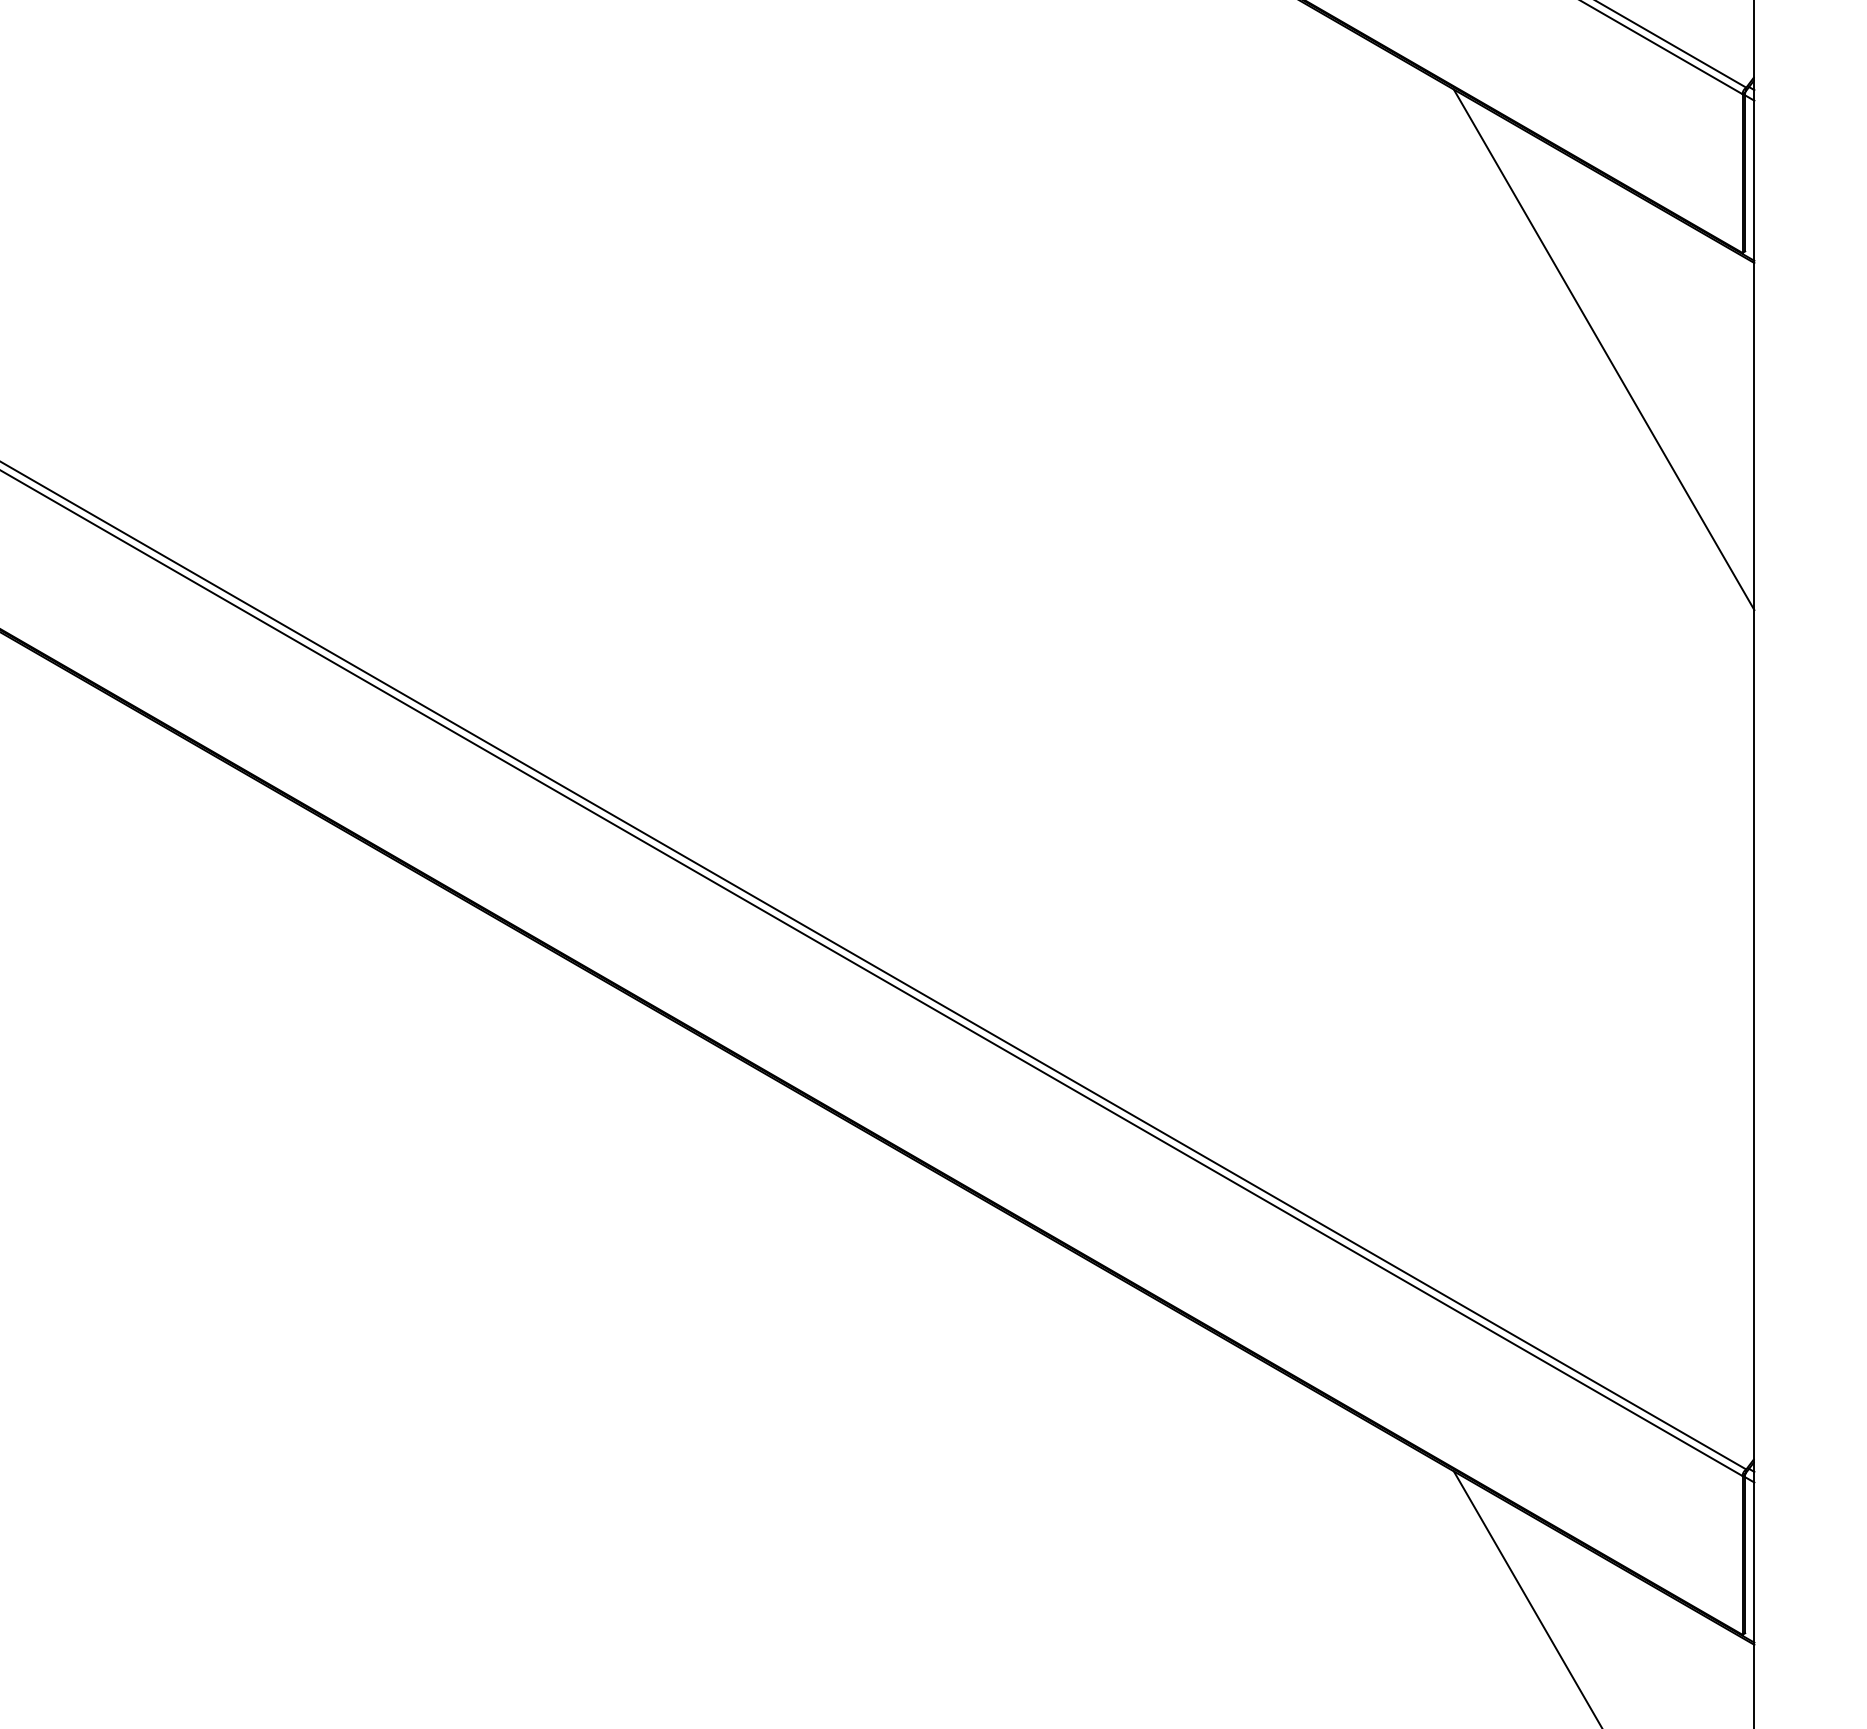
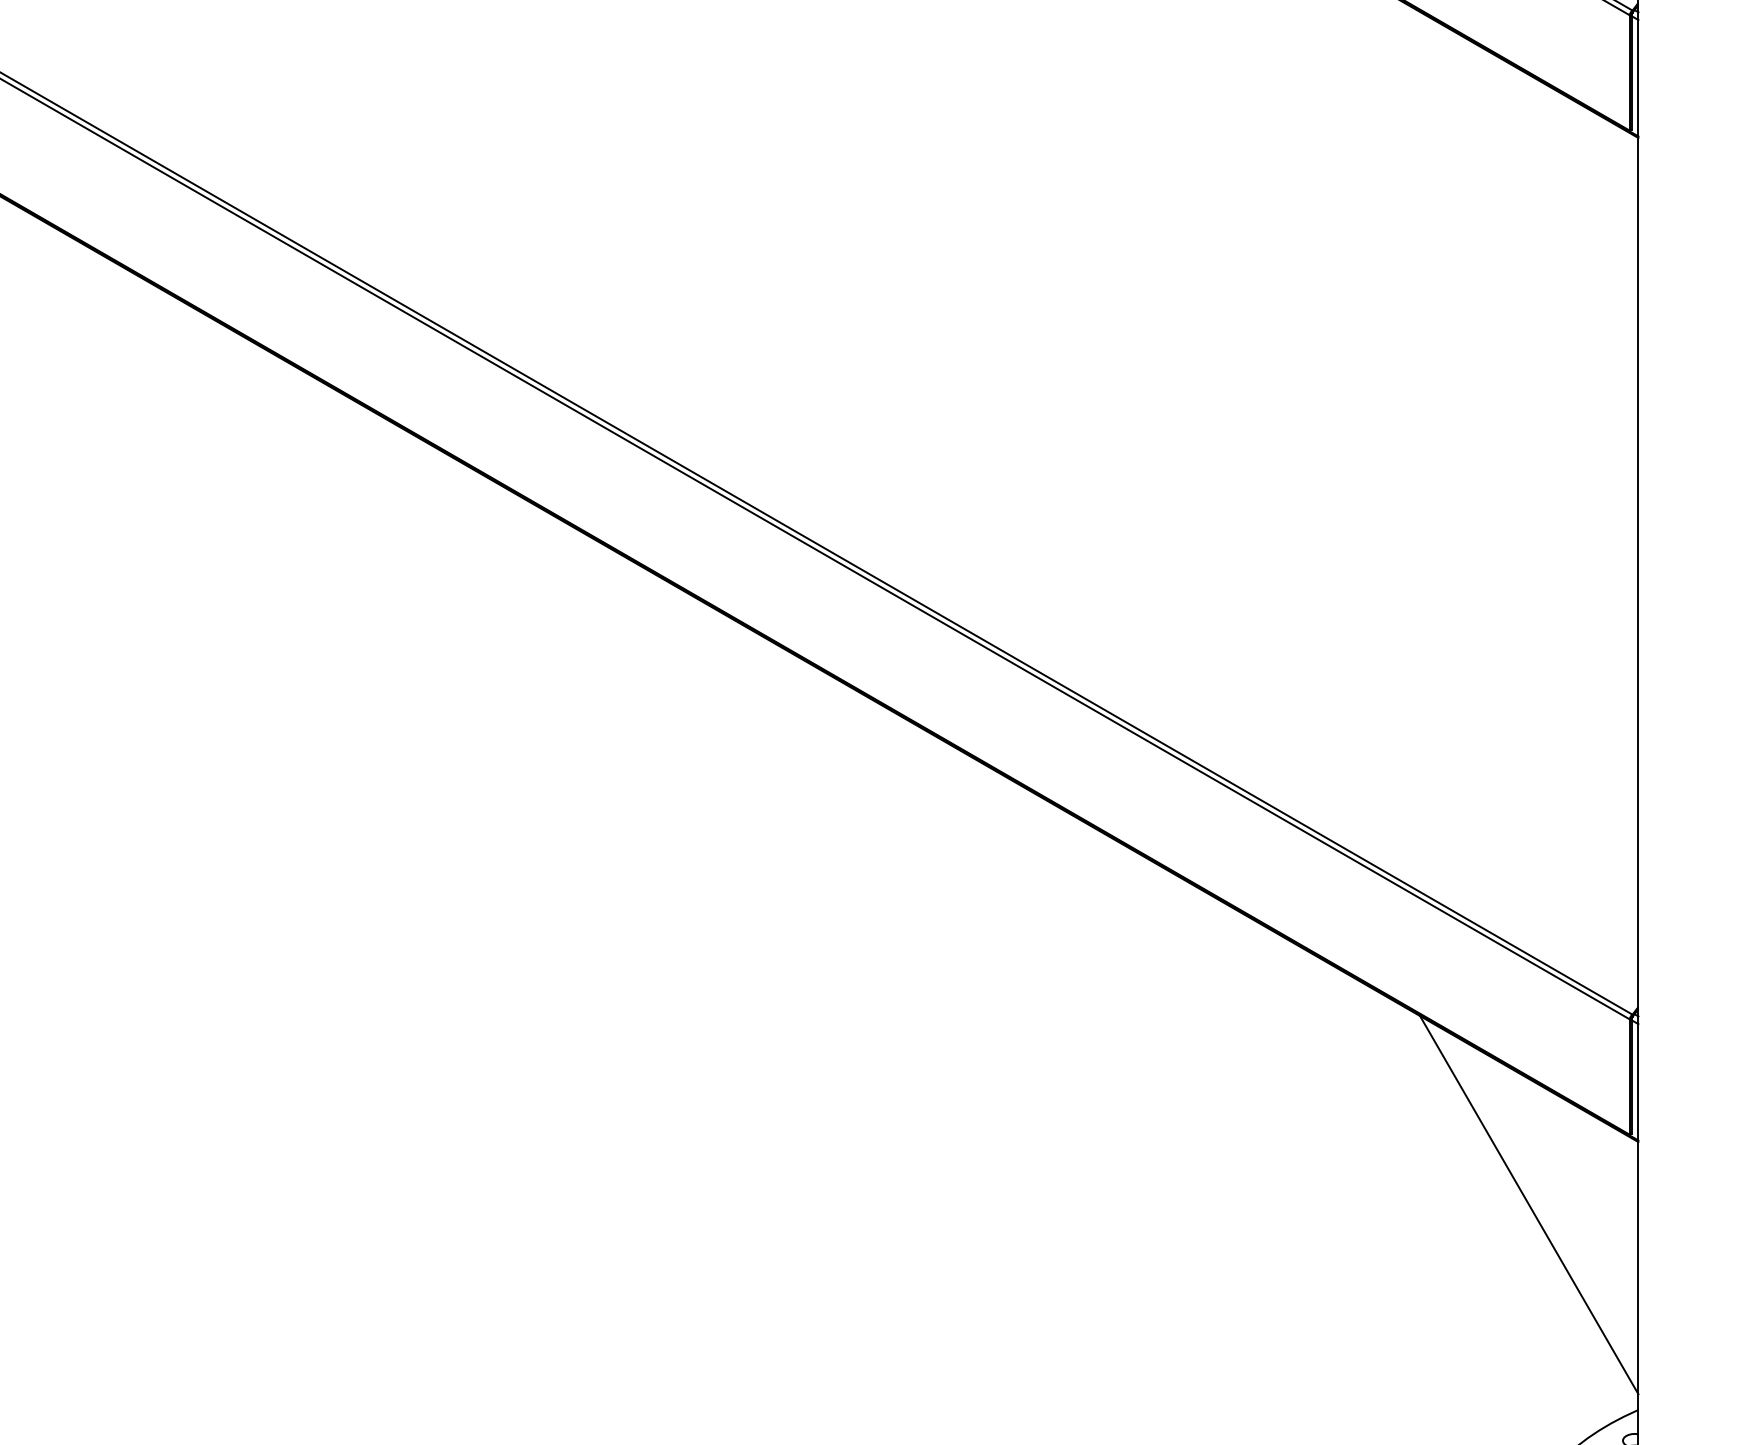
line: (1604, 349) -> (1529, 200), removed

